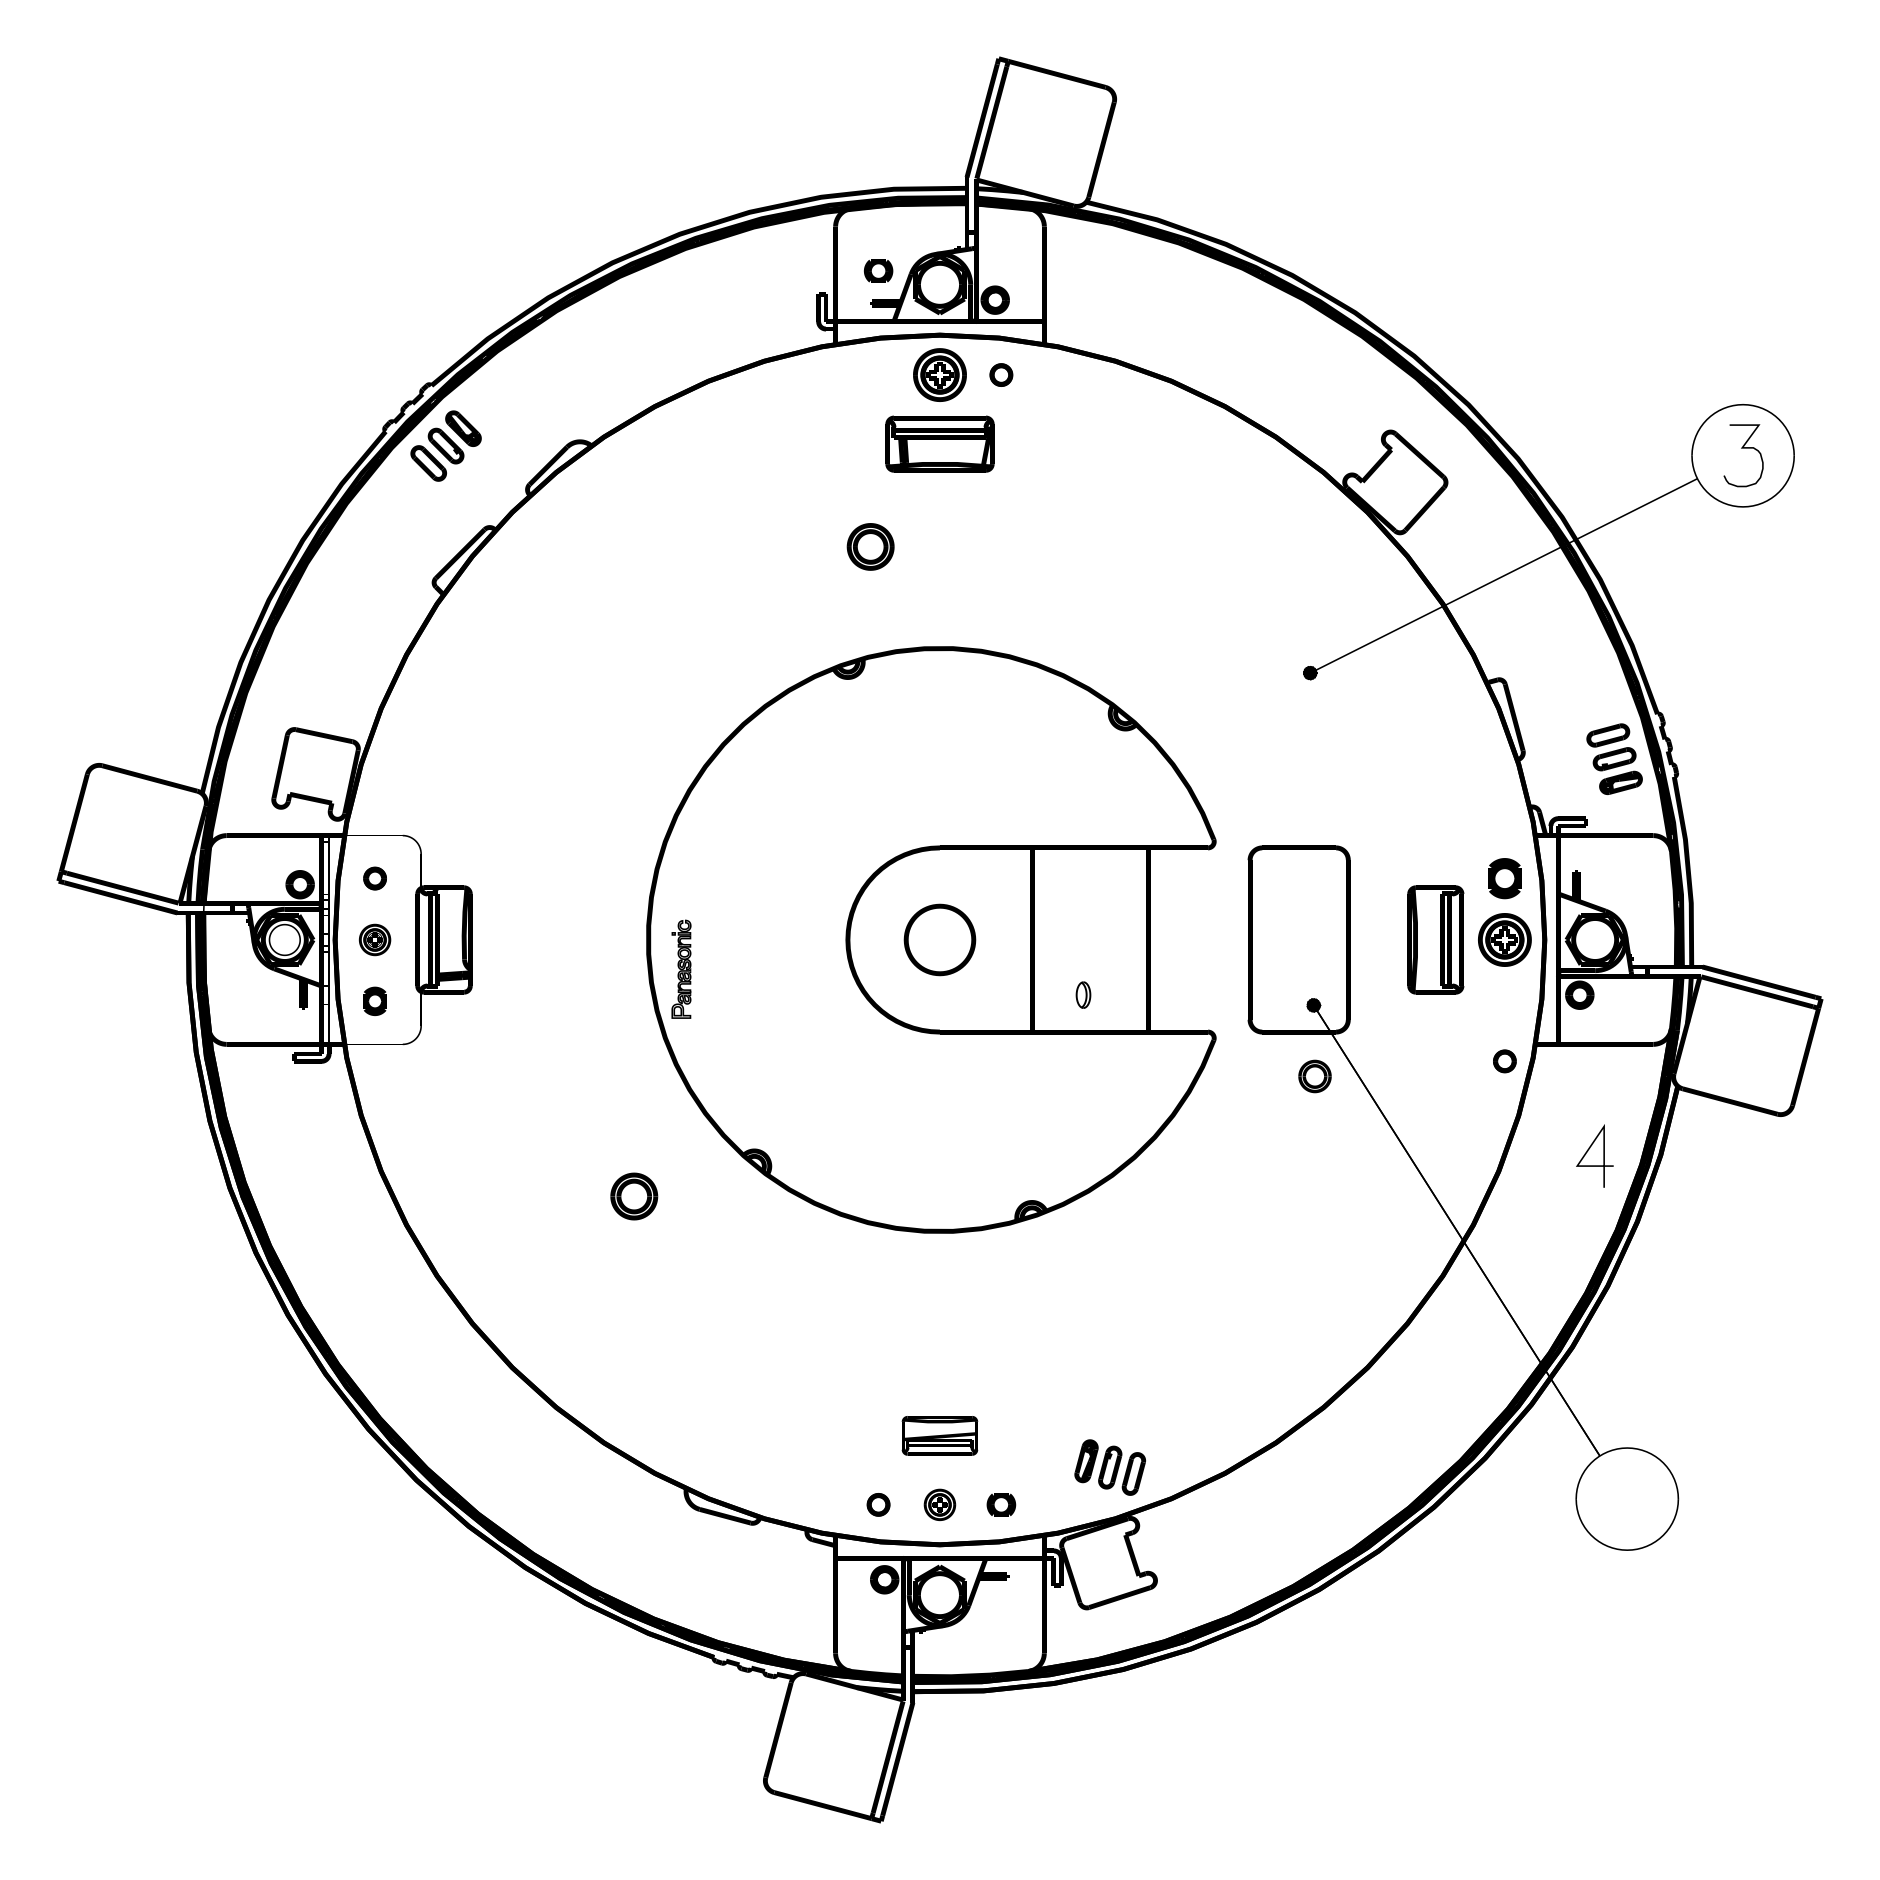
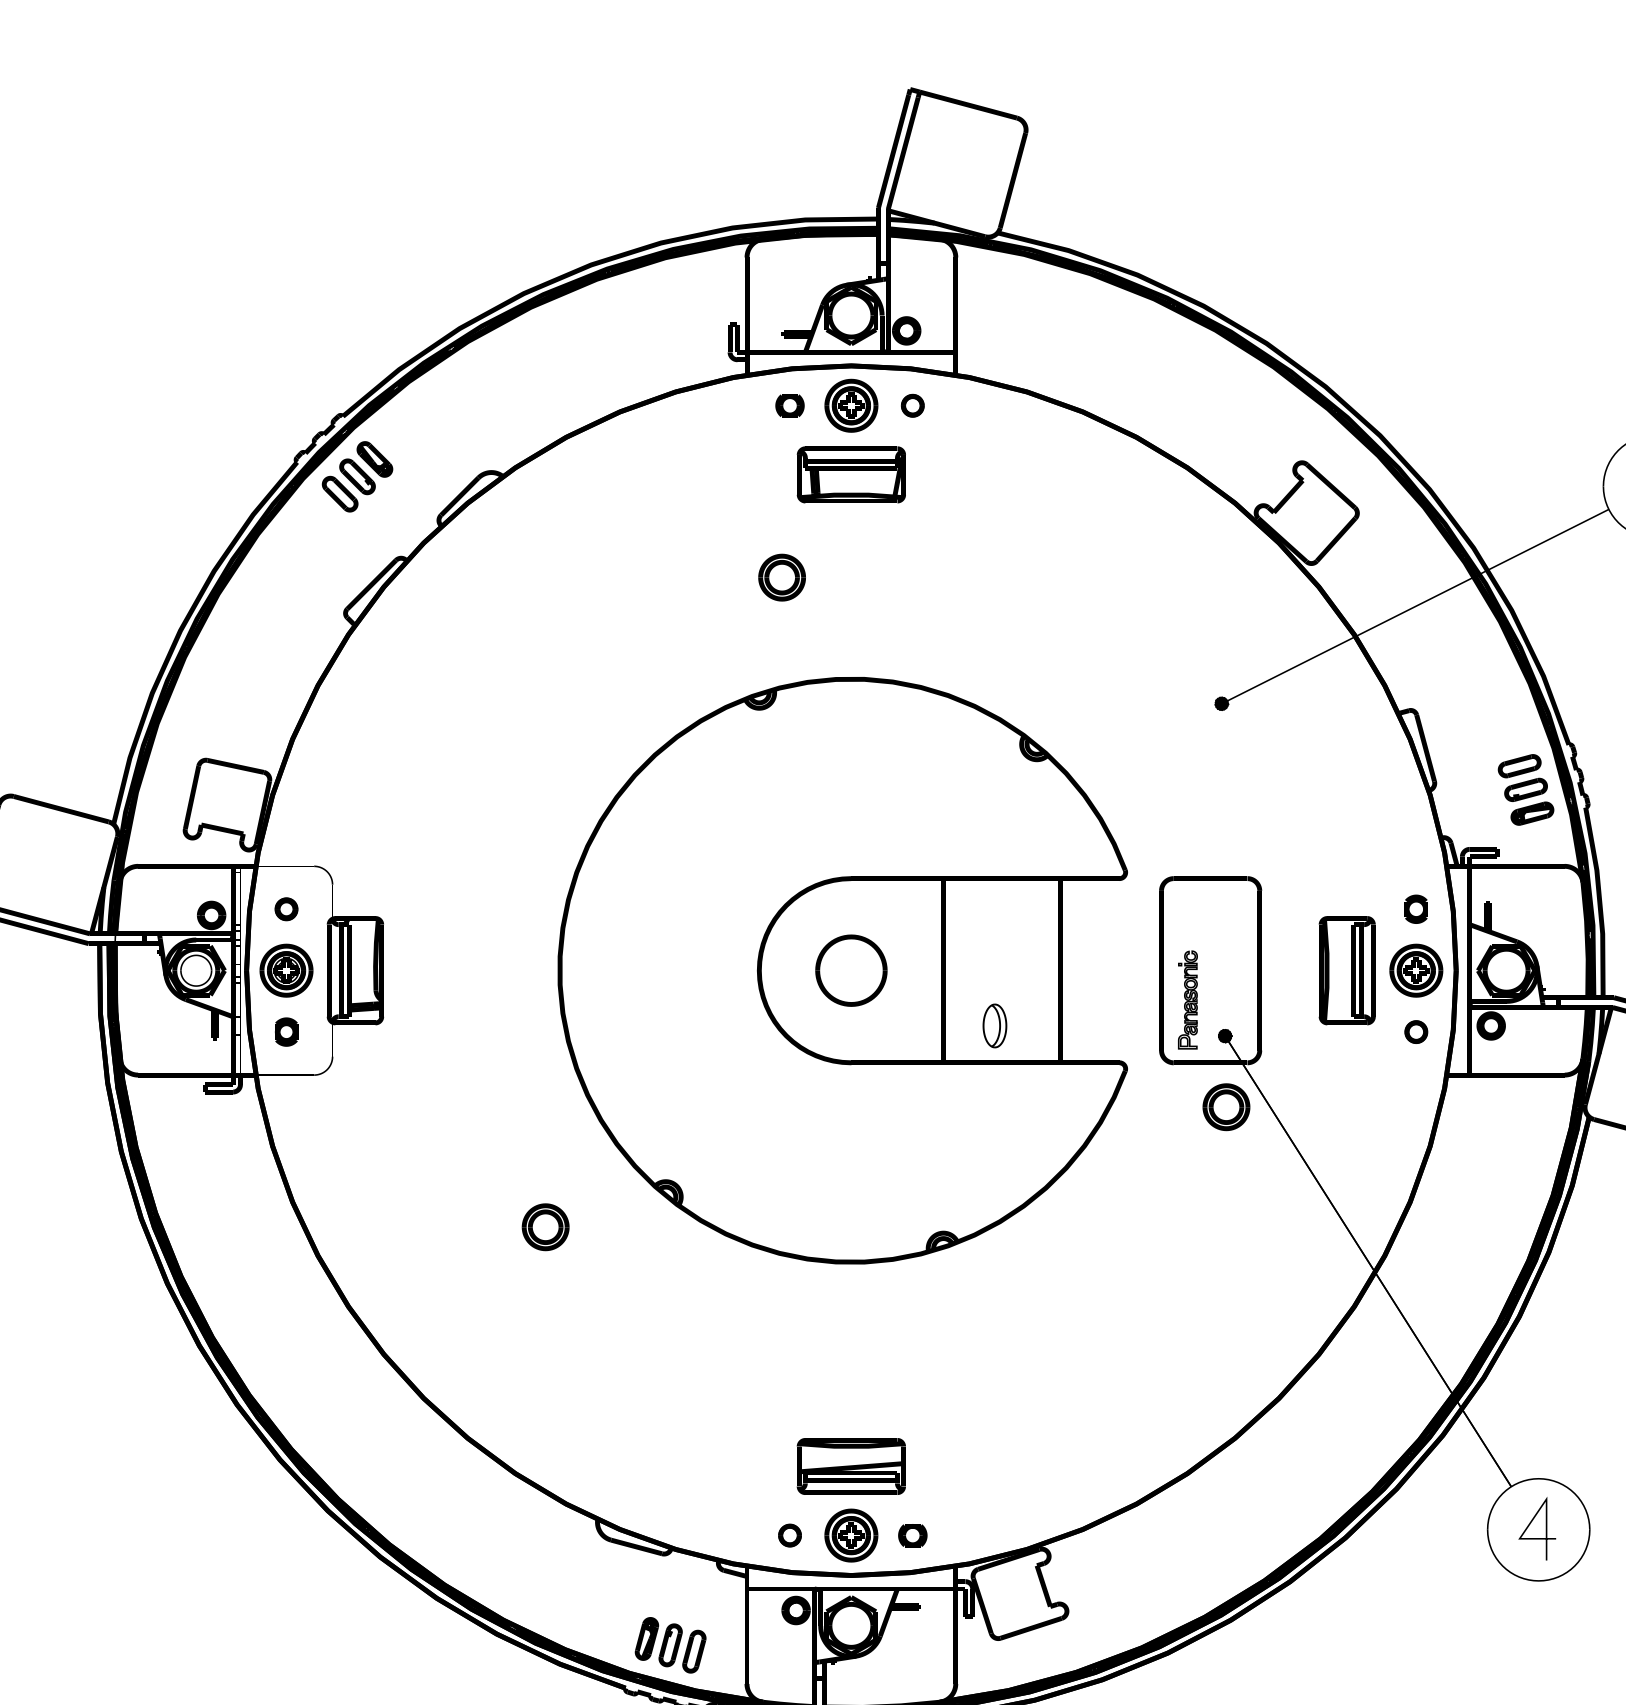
part: (878, 270) -> (789, 405), moved
part: (1504, 878) -> (1415, 909), size x0.71
part: (374, 939) -> (285, 970), size x1.67
part: (681, 968) -> (1187, 999), moved
part: (1083, 994) -> (994, 1025), size x1.67
part: (1504, 1061) -> (1415, 1032), moved
part: (1314, 1076) -> (1225, 1107), size x1.43
line: (1588, 1151) -> (1530, 1524), moved
part: (939, 1435) -> (850, 1466), size x1.43
part: (1109, 1467) -> (669, 1645), moved
part: (939, 1504) -> (850, 1535), size x1.67

